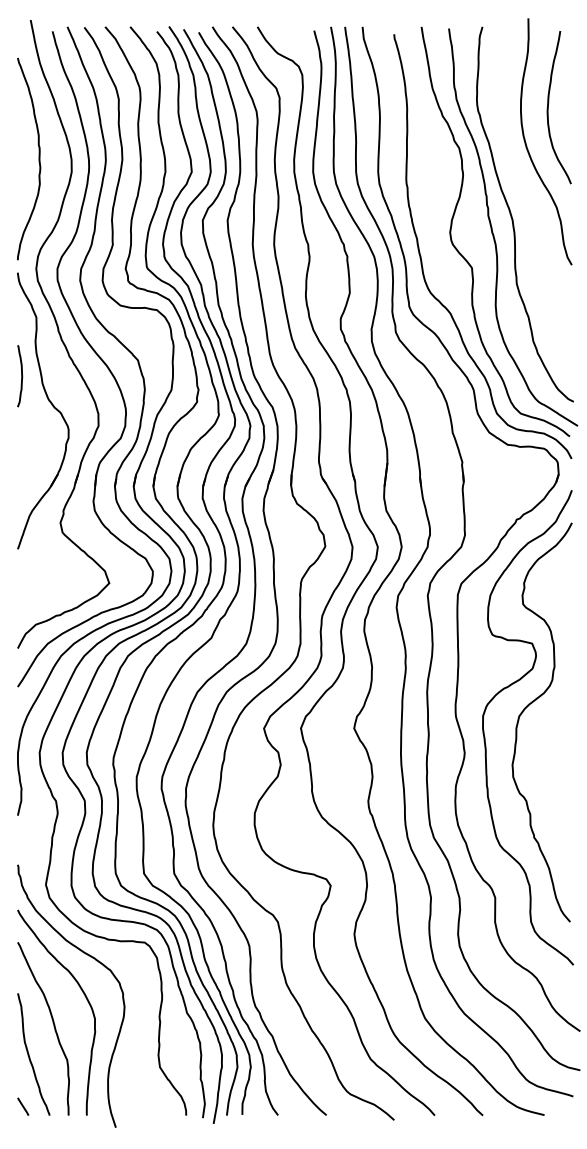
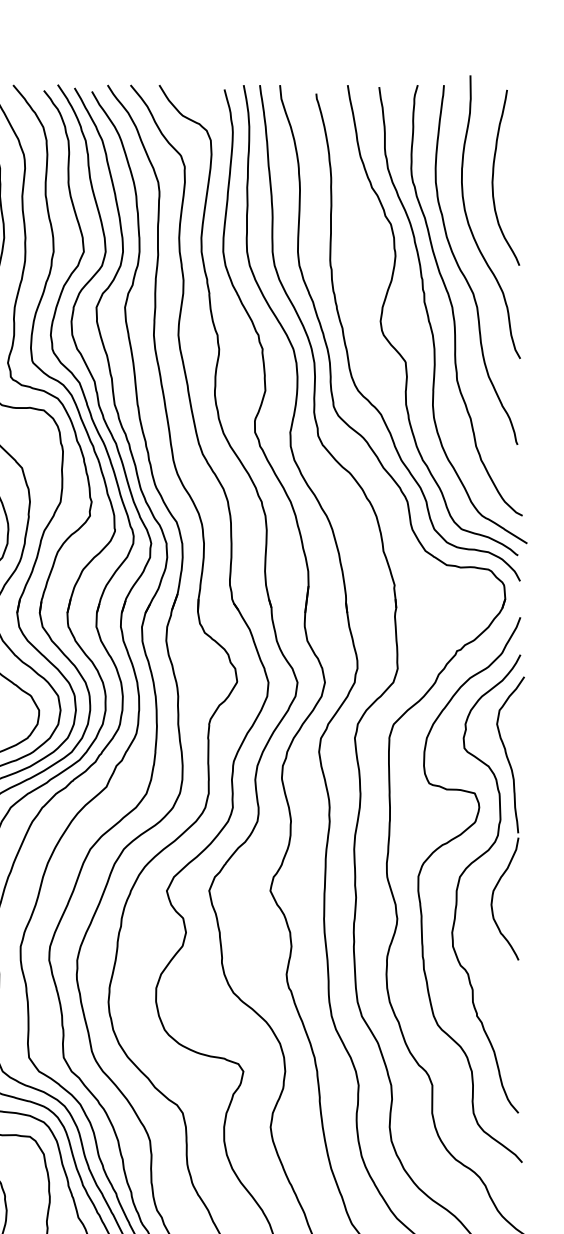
curve: (521, 188) -> (462, 270), added
part: (567, 665) -> (515, 818), added

